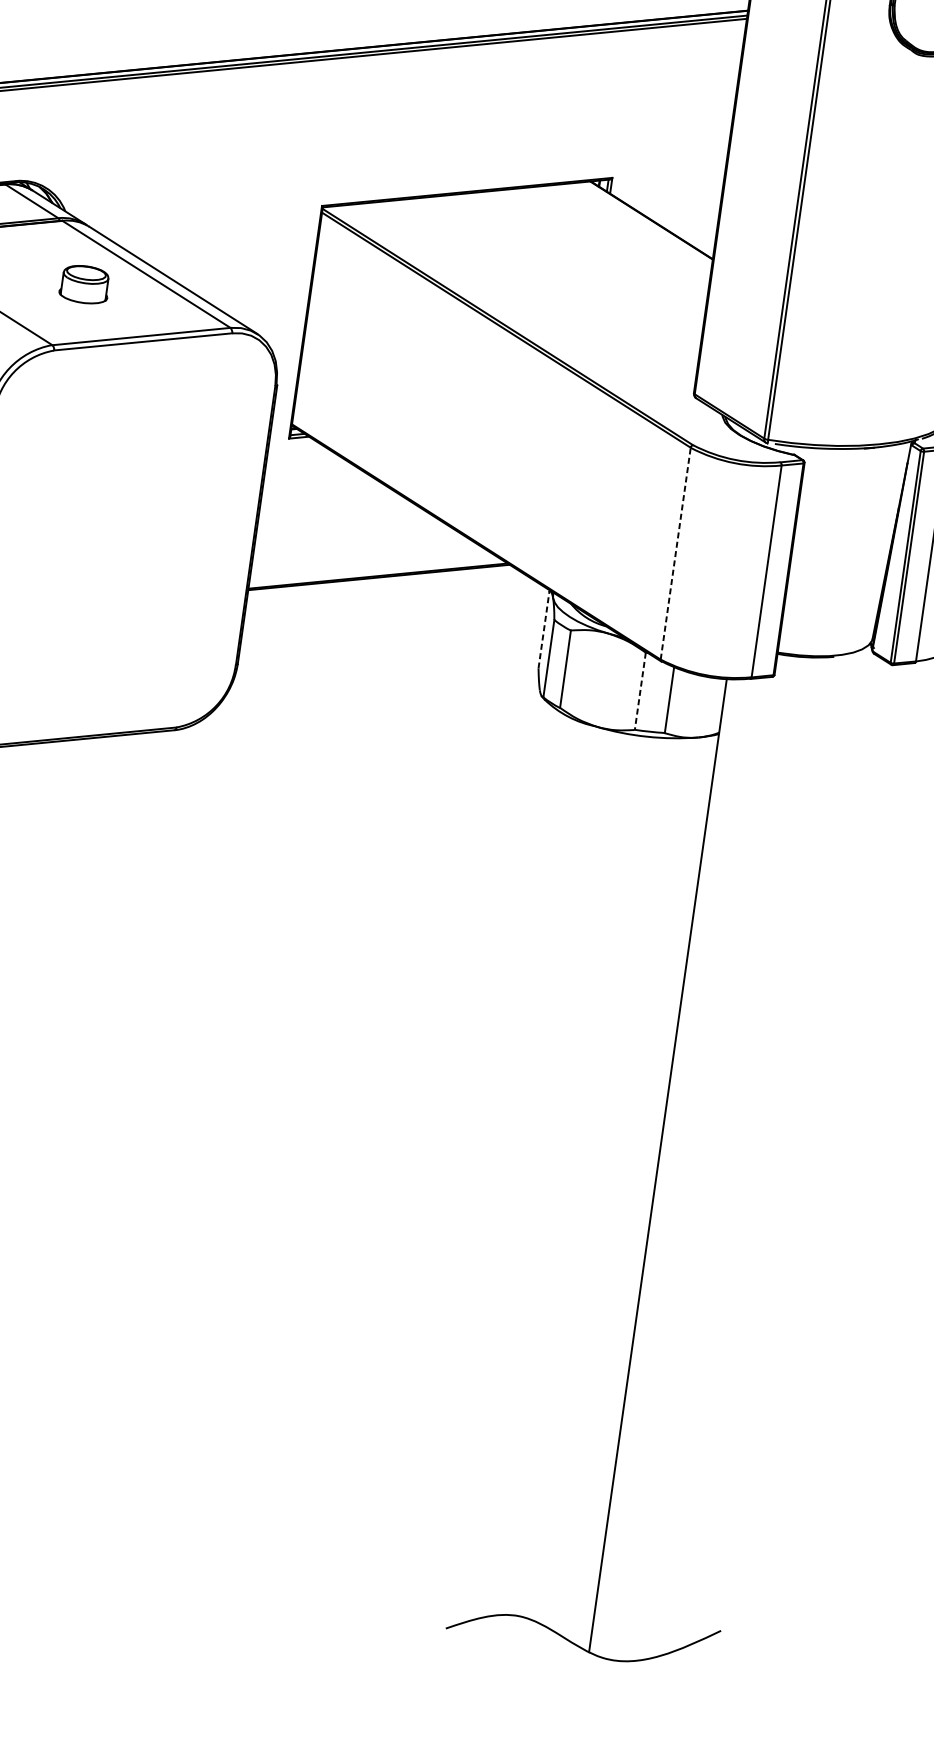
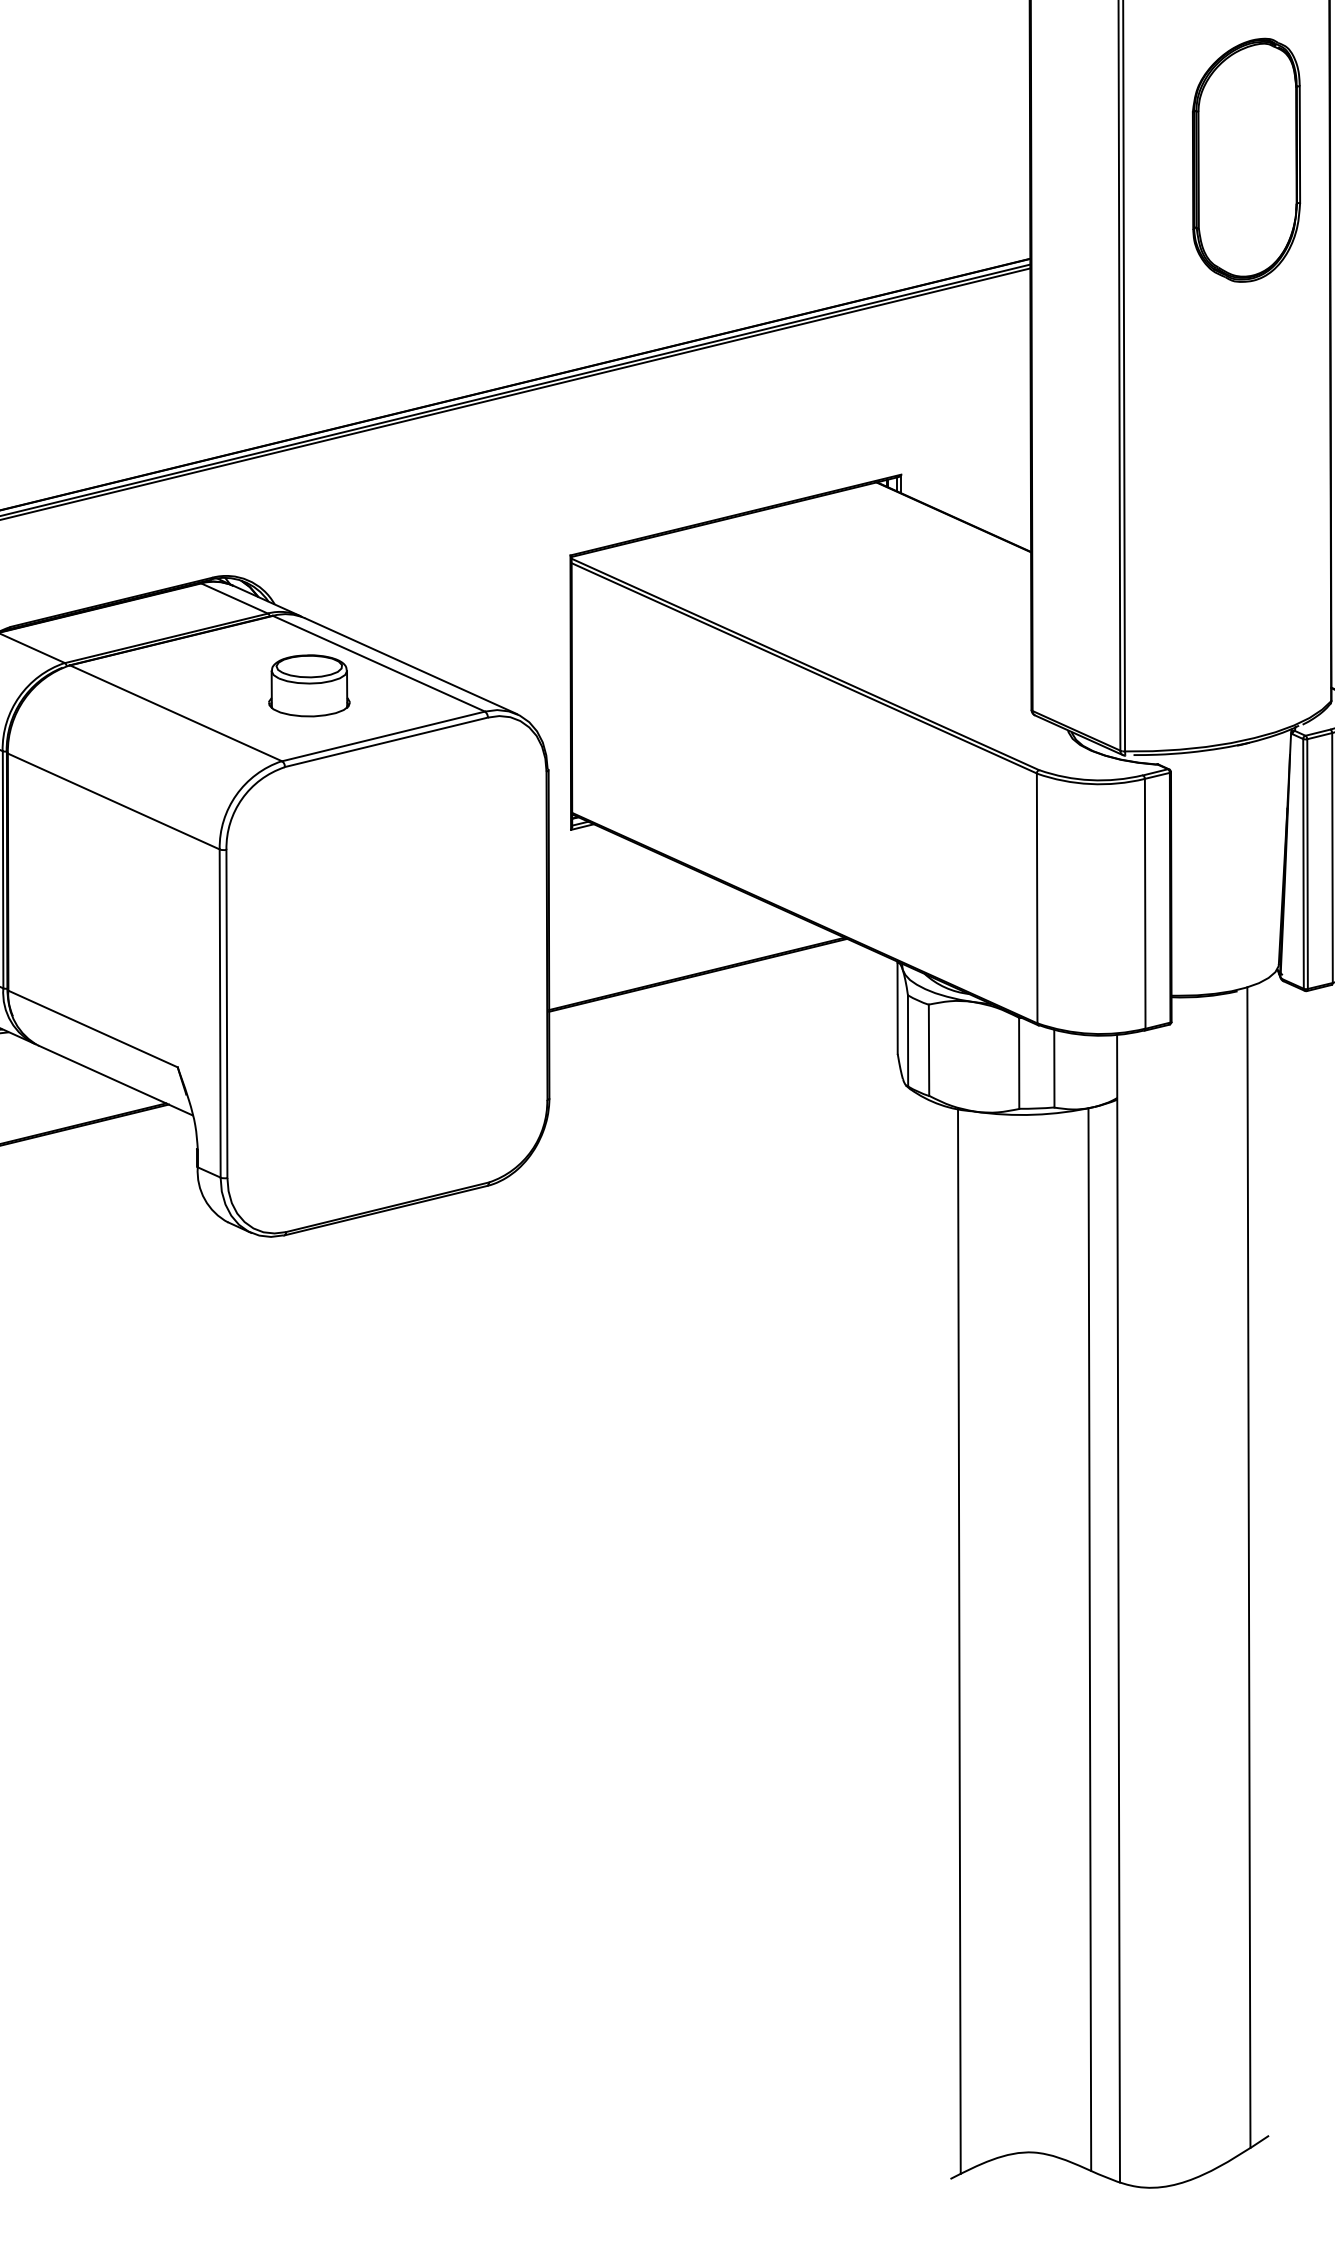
part: (84, 284) -> (309, 685), size x1.43
line: (675, 553) -> (1037, 898), dashed -> solid
line: (543, 629) -> (897, 1008), dashed -> solid
line: (640, 691) -> (1019, 1063), dashed -> solid
line: (773, 1146) -> (1248, 1567), added
line: (519, 1173) -> (959, 1640), added
line: (629, 1188) -> (1089, 1639), added

